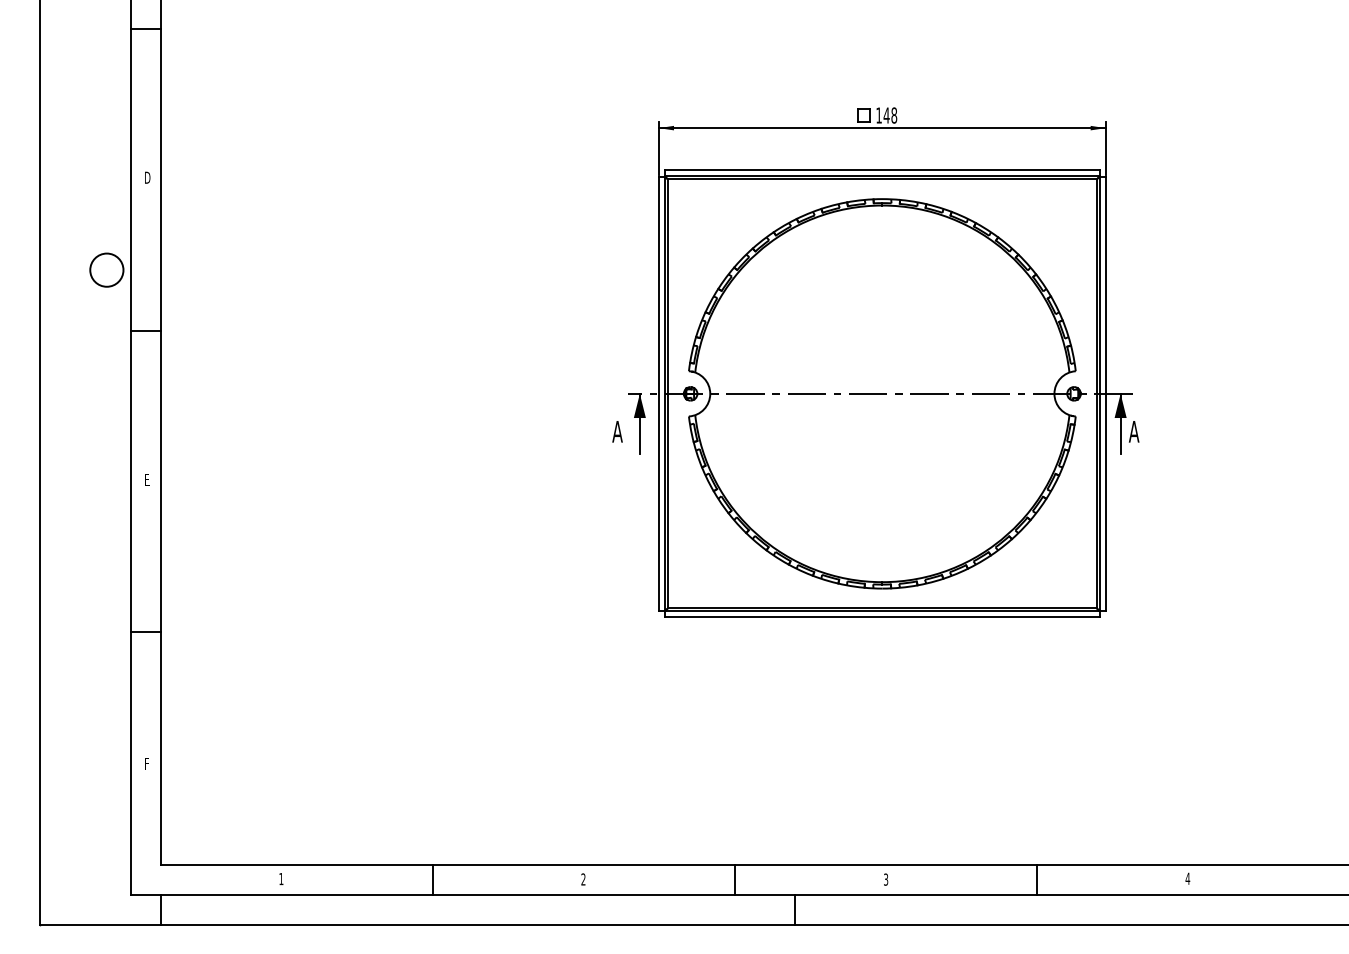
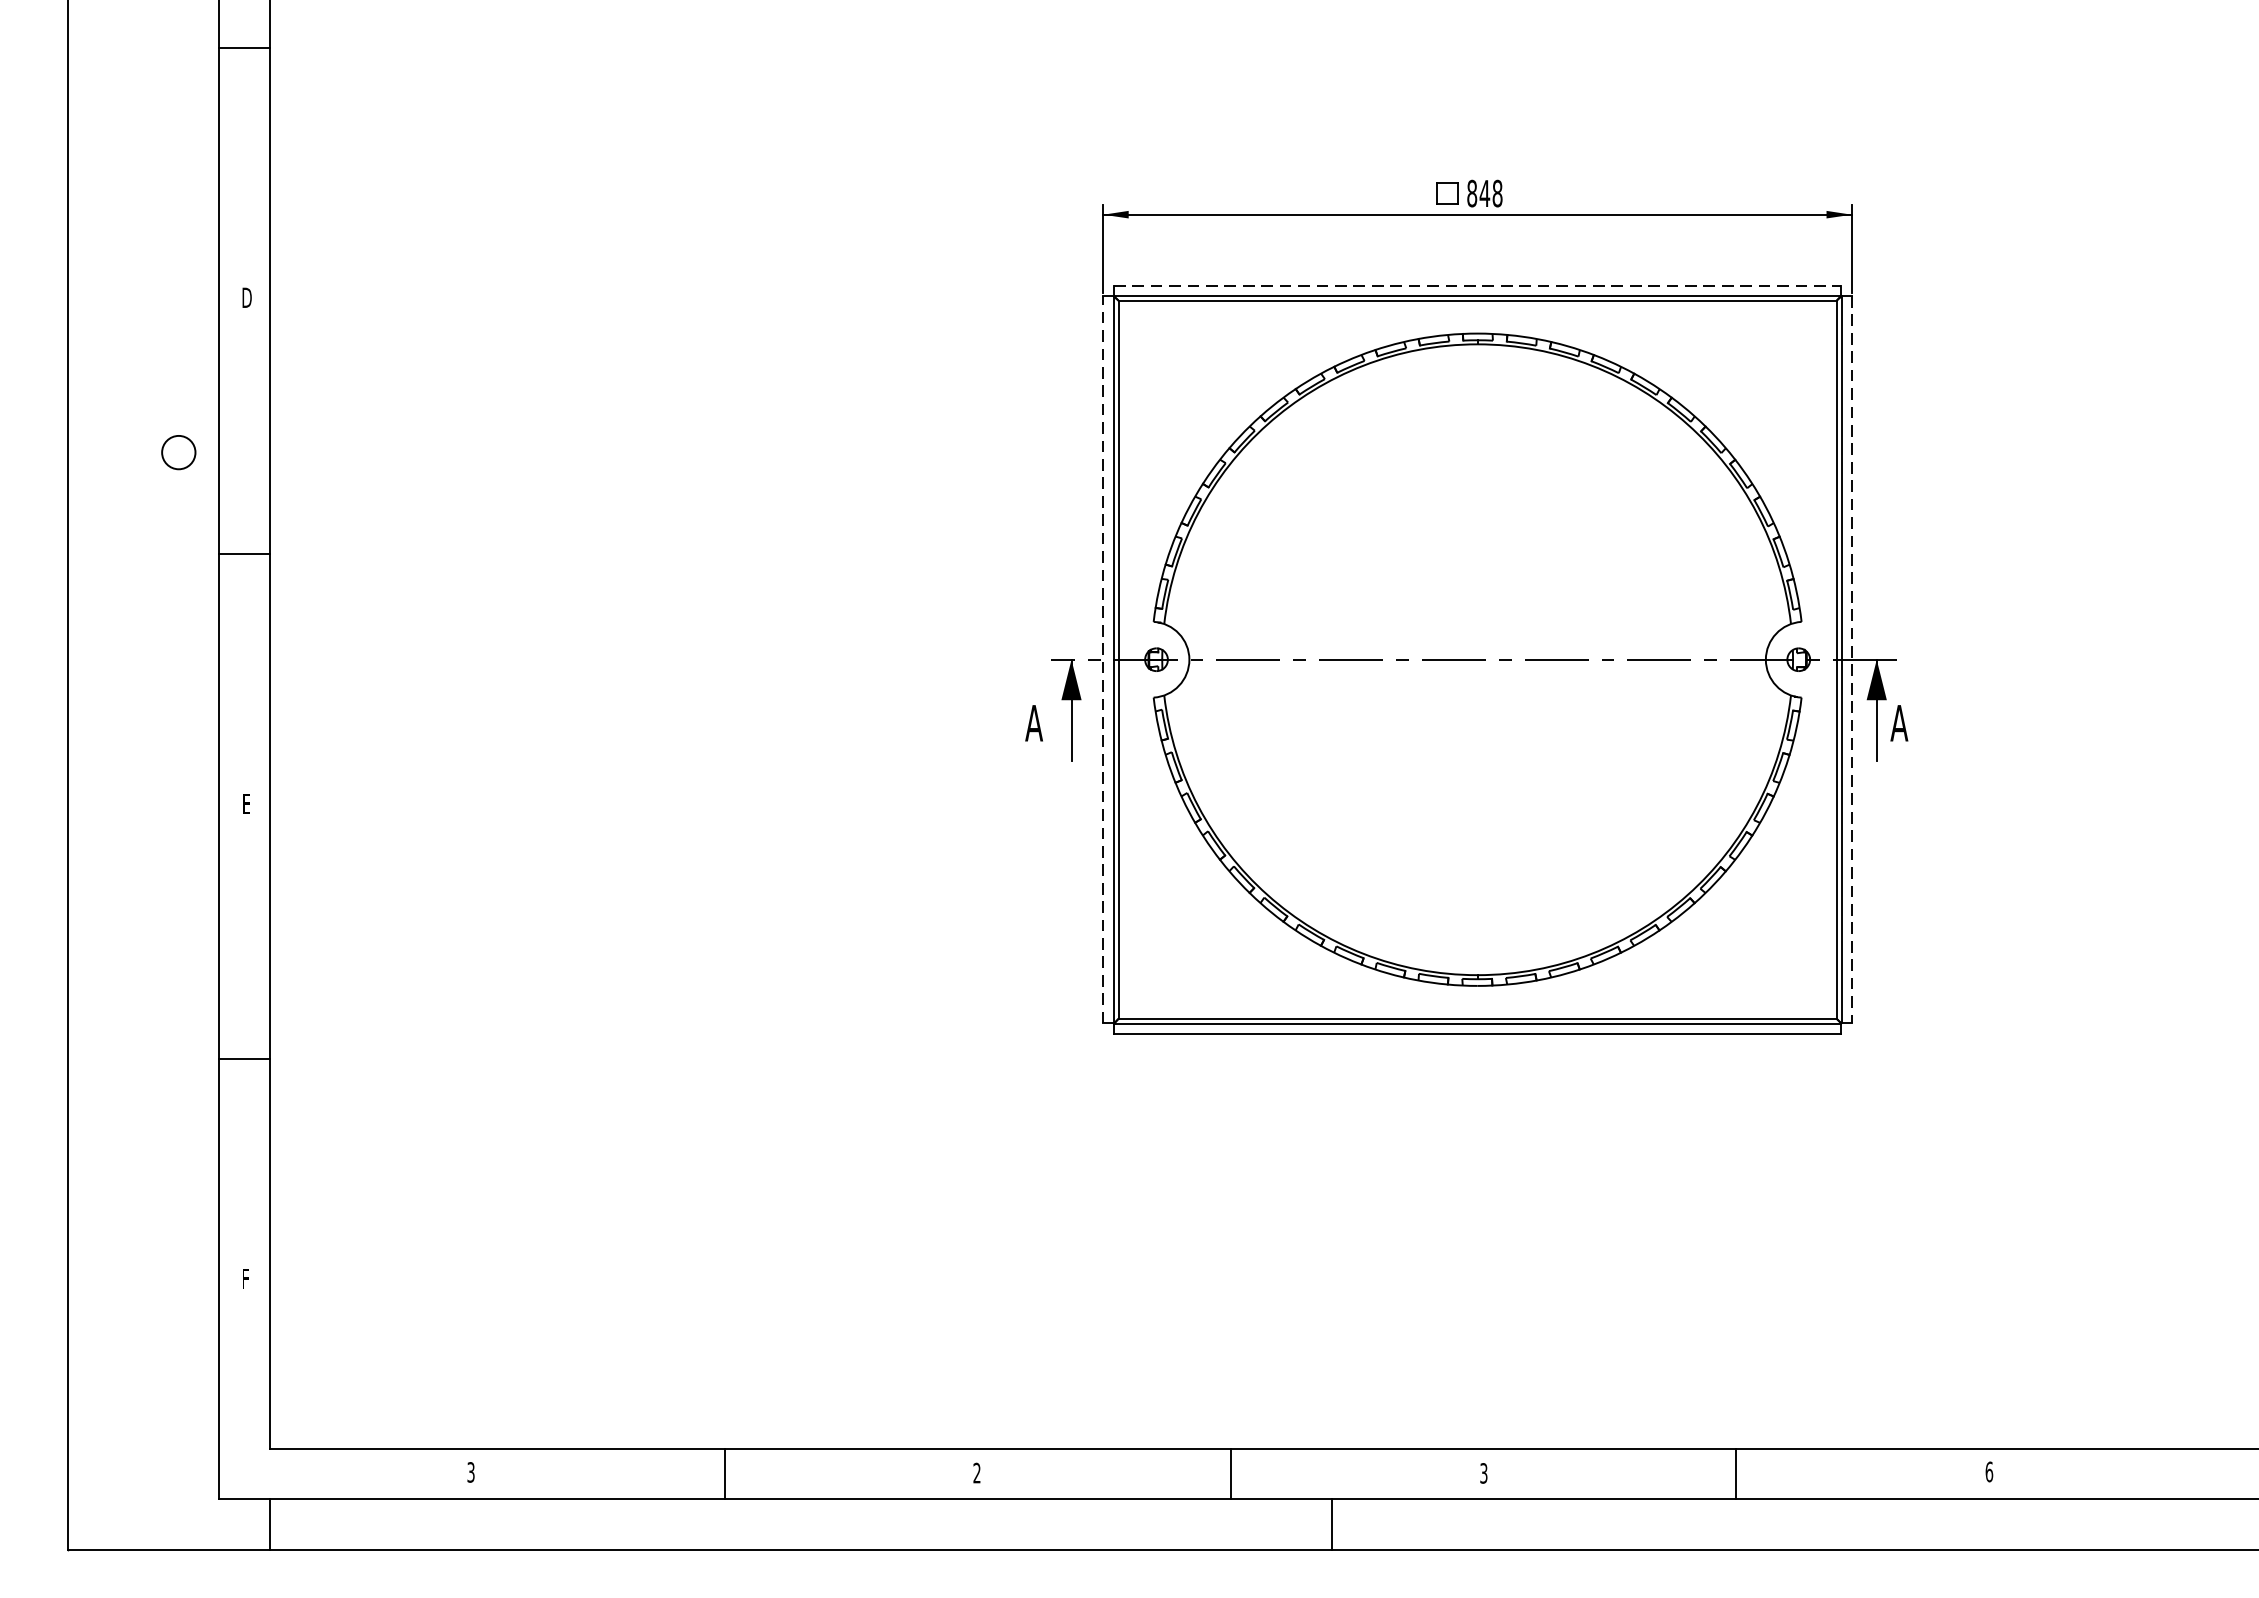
text: (878, 115) -> (1471, 193), 148 -> 848
line: (882, 170) -> (1477, 285), solid -> dashed
circle: (106, 269) -> (178, 451), size x0.6
line: (658, 393) -> (1102, 659), solid -> dashed
line: (1105, 394) -> (1851, 660), solid -> dashed
text: (281, 878) -> (471, 1471), 1 -> 3
text: (1187, 878) -> (1988, 1471), 4 -> 6

